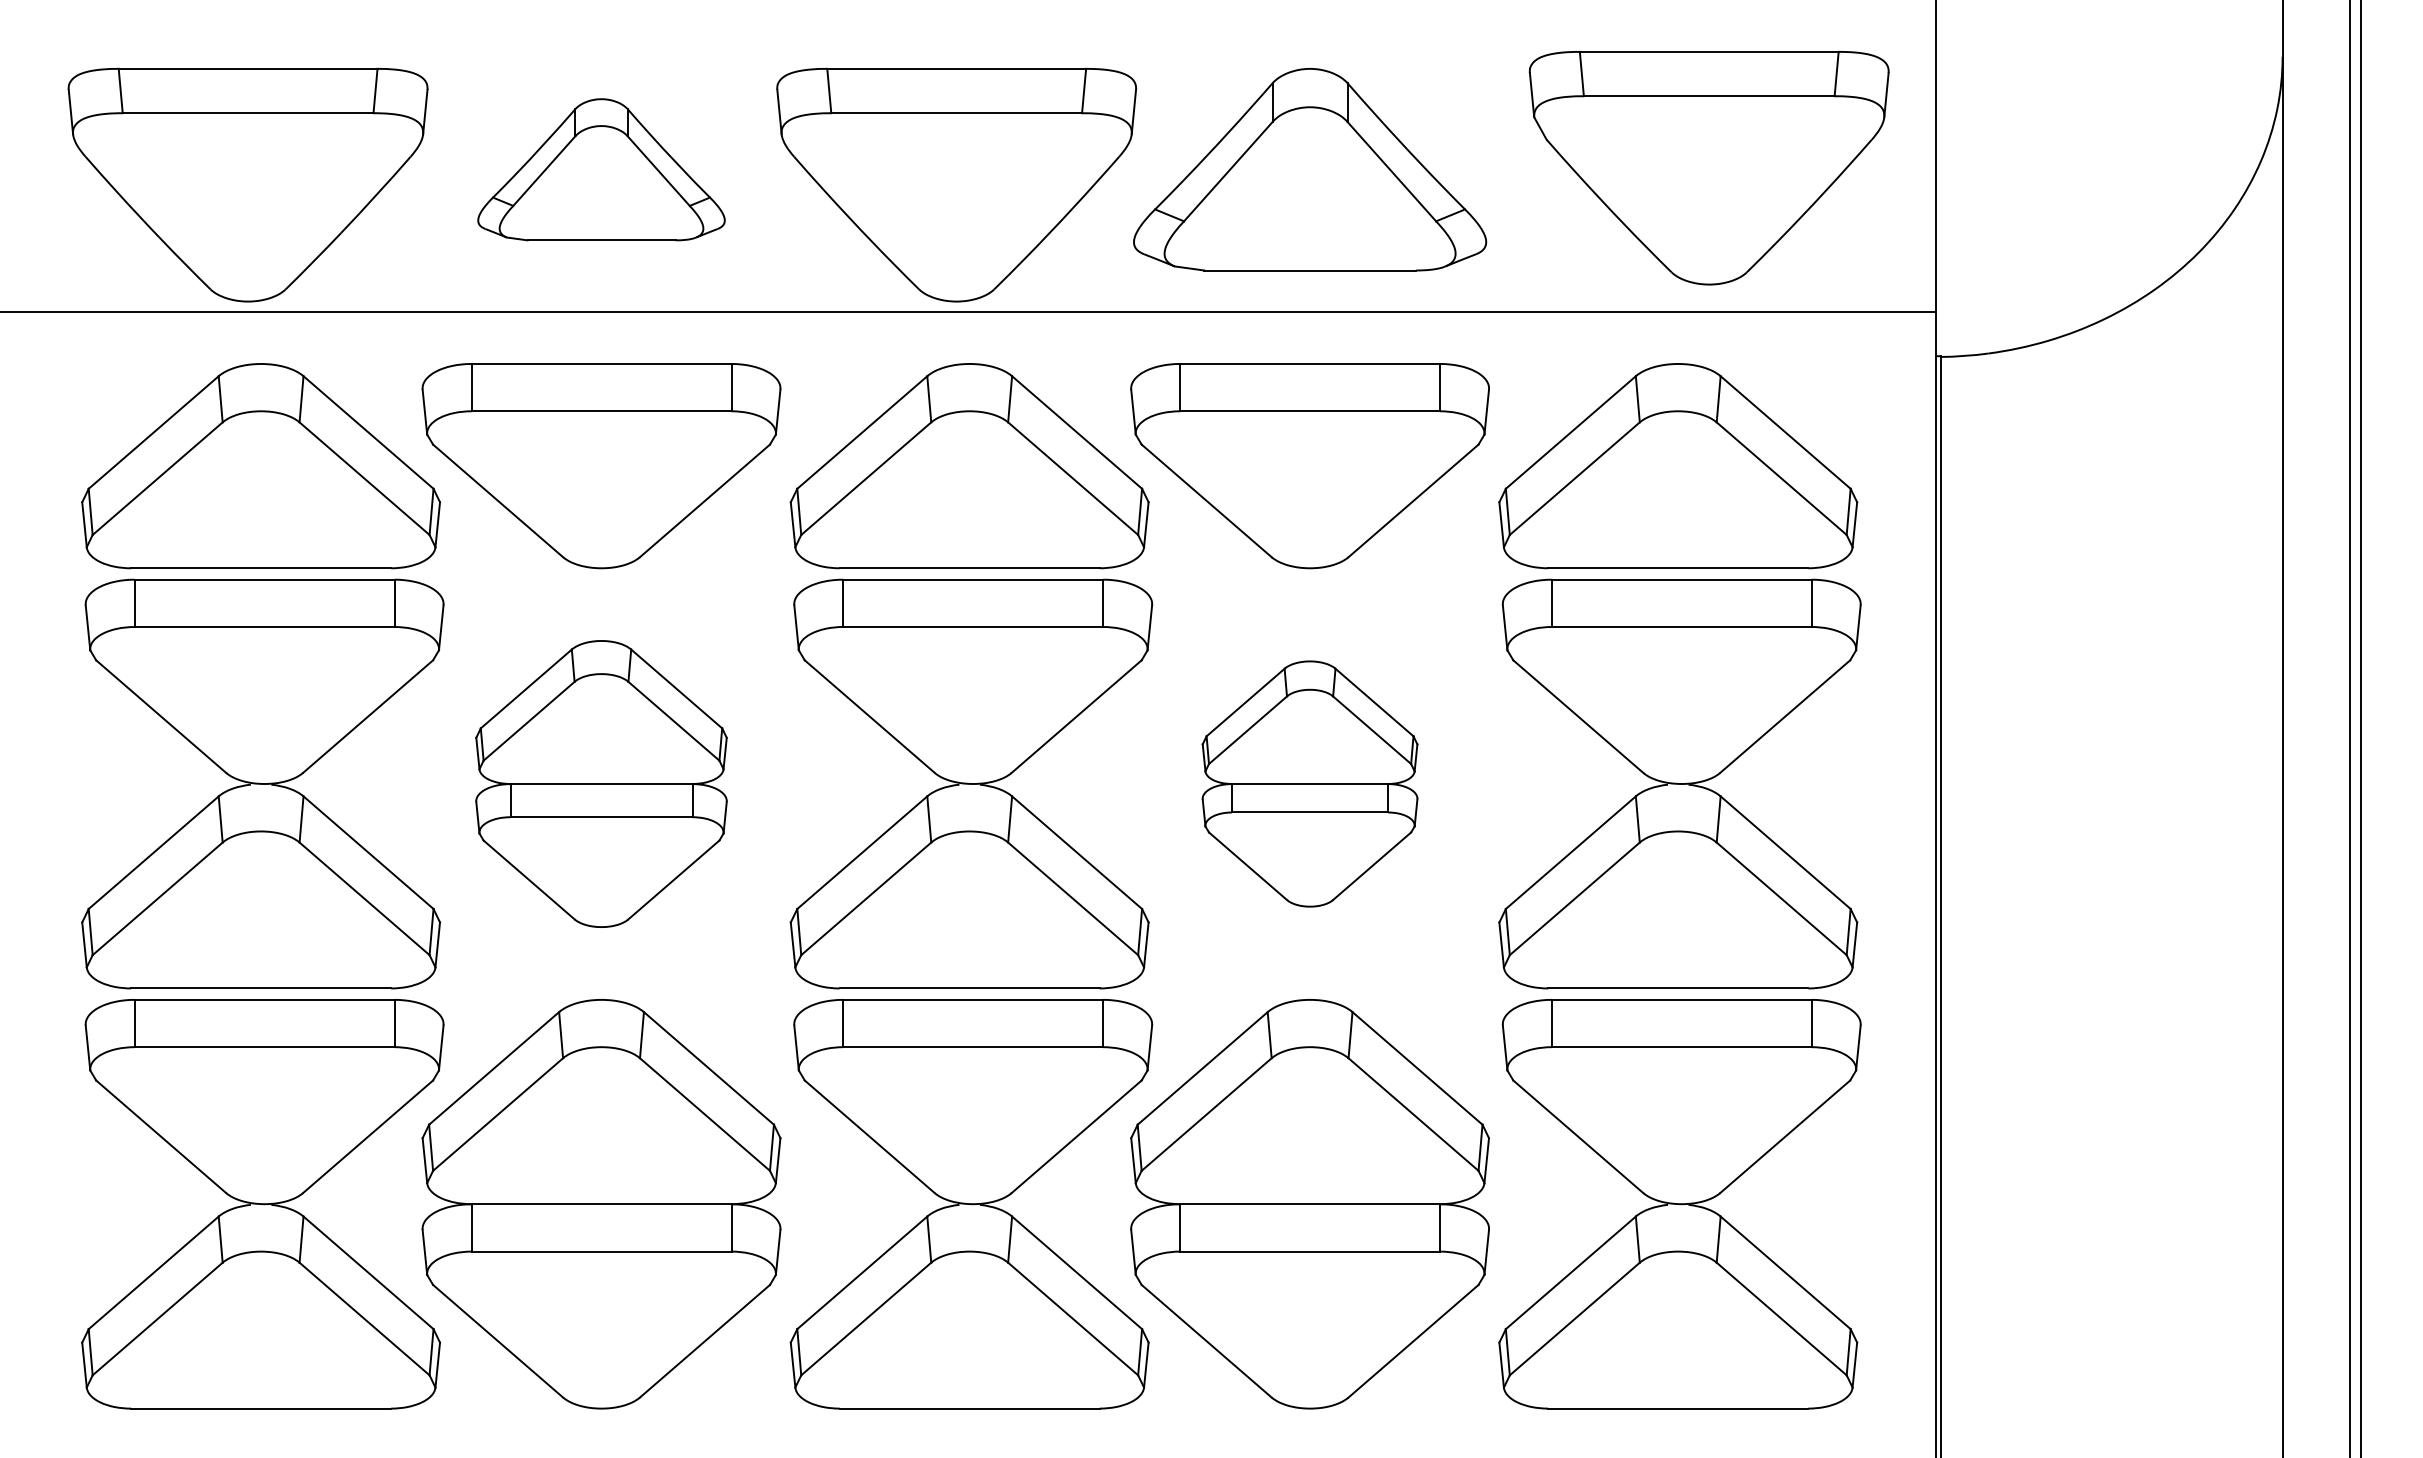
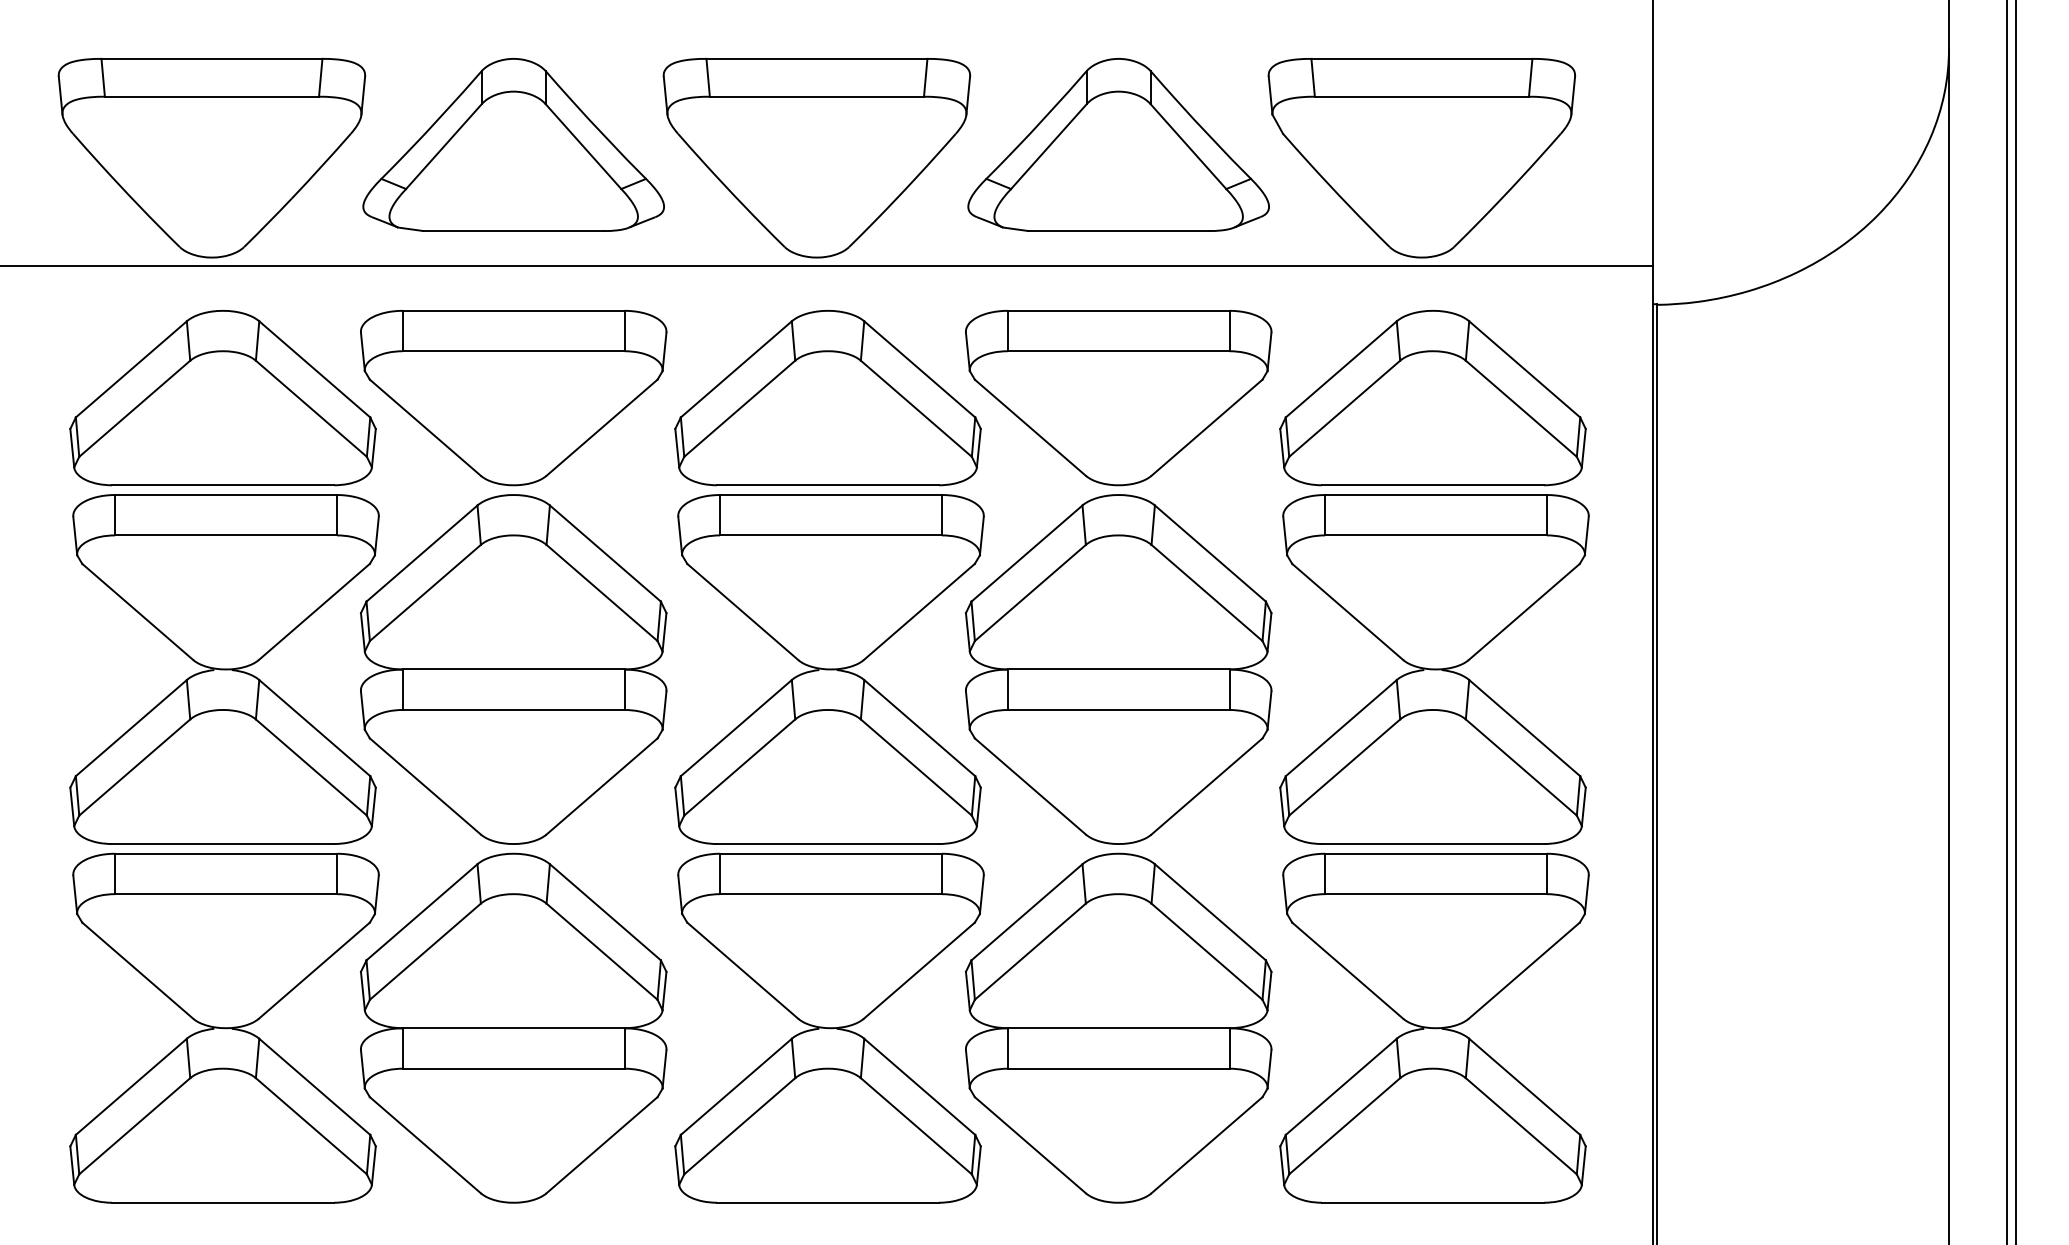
part: (1708, 167) -> (1421, 157), moved
part: (601, 169) -> (513, 144), size x1.43
part: (601, 783) -> (513, 669), size x1.43
part: (1309, 783) -> (1118, 669), size x1.67

